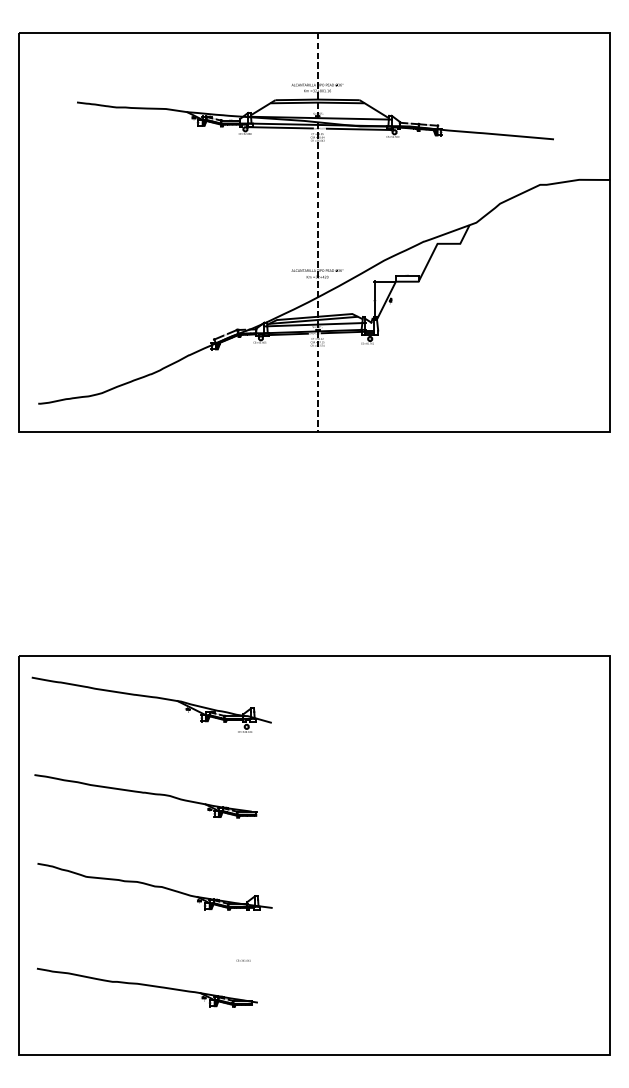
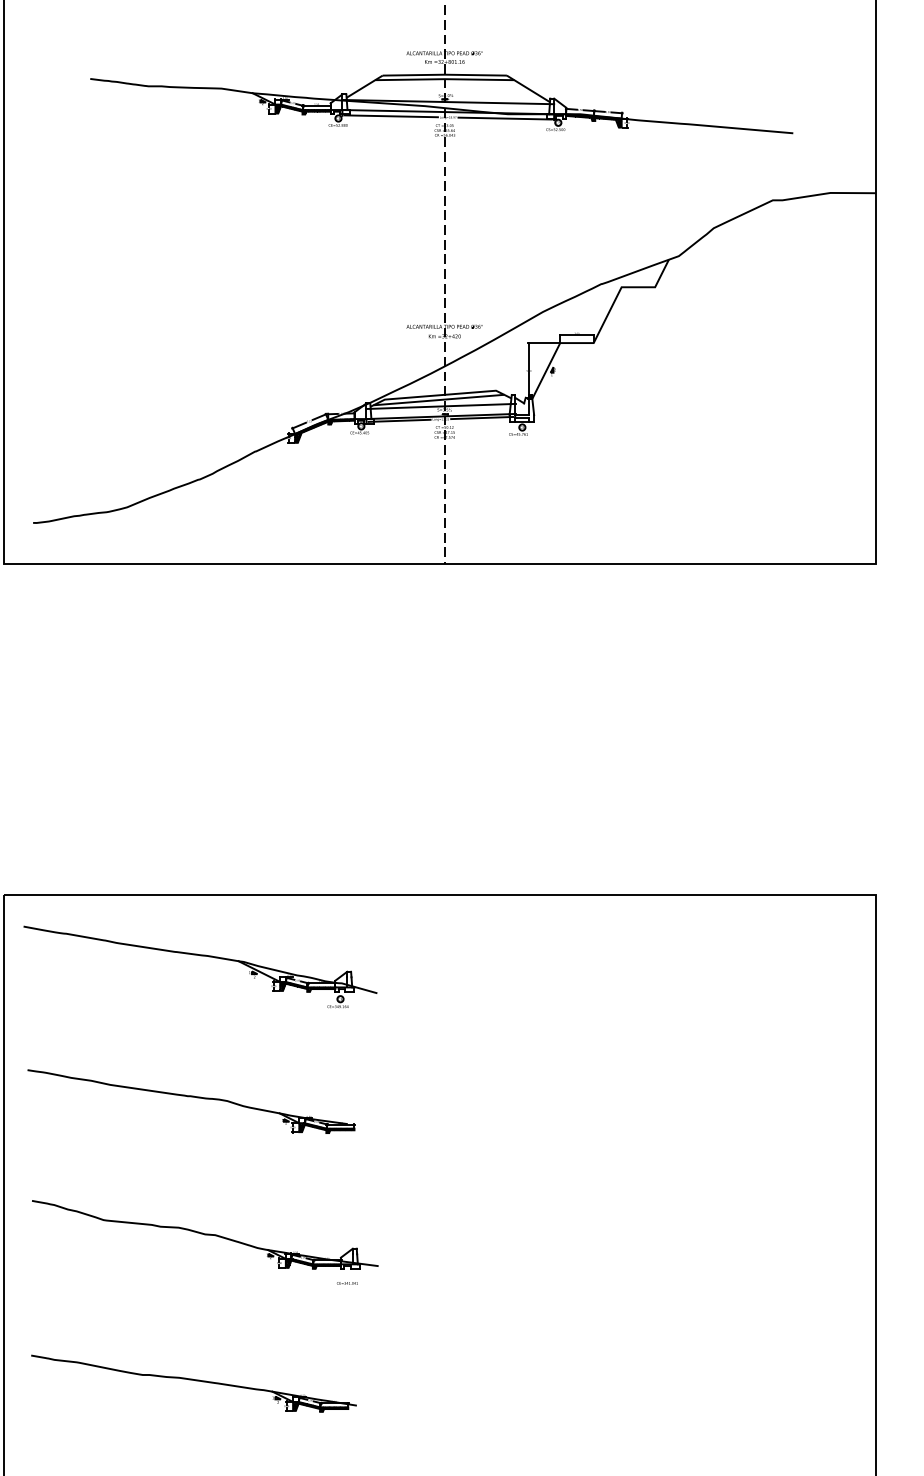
text: (243, 960) -> (347, 1283), moved

